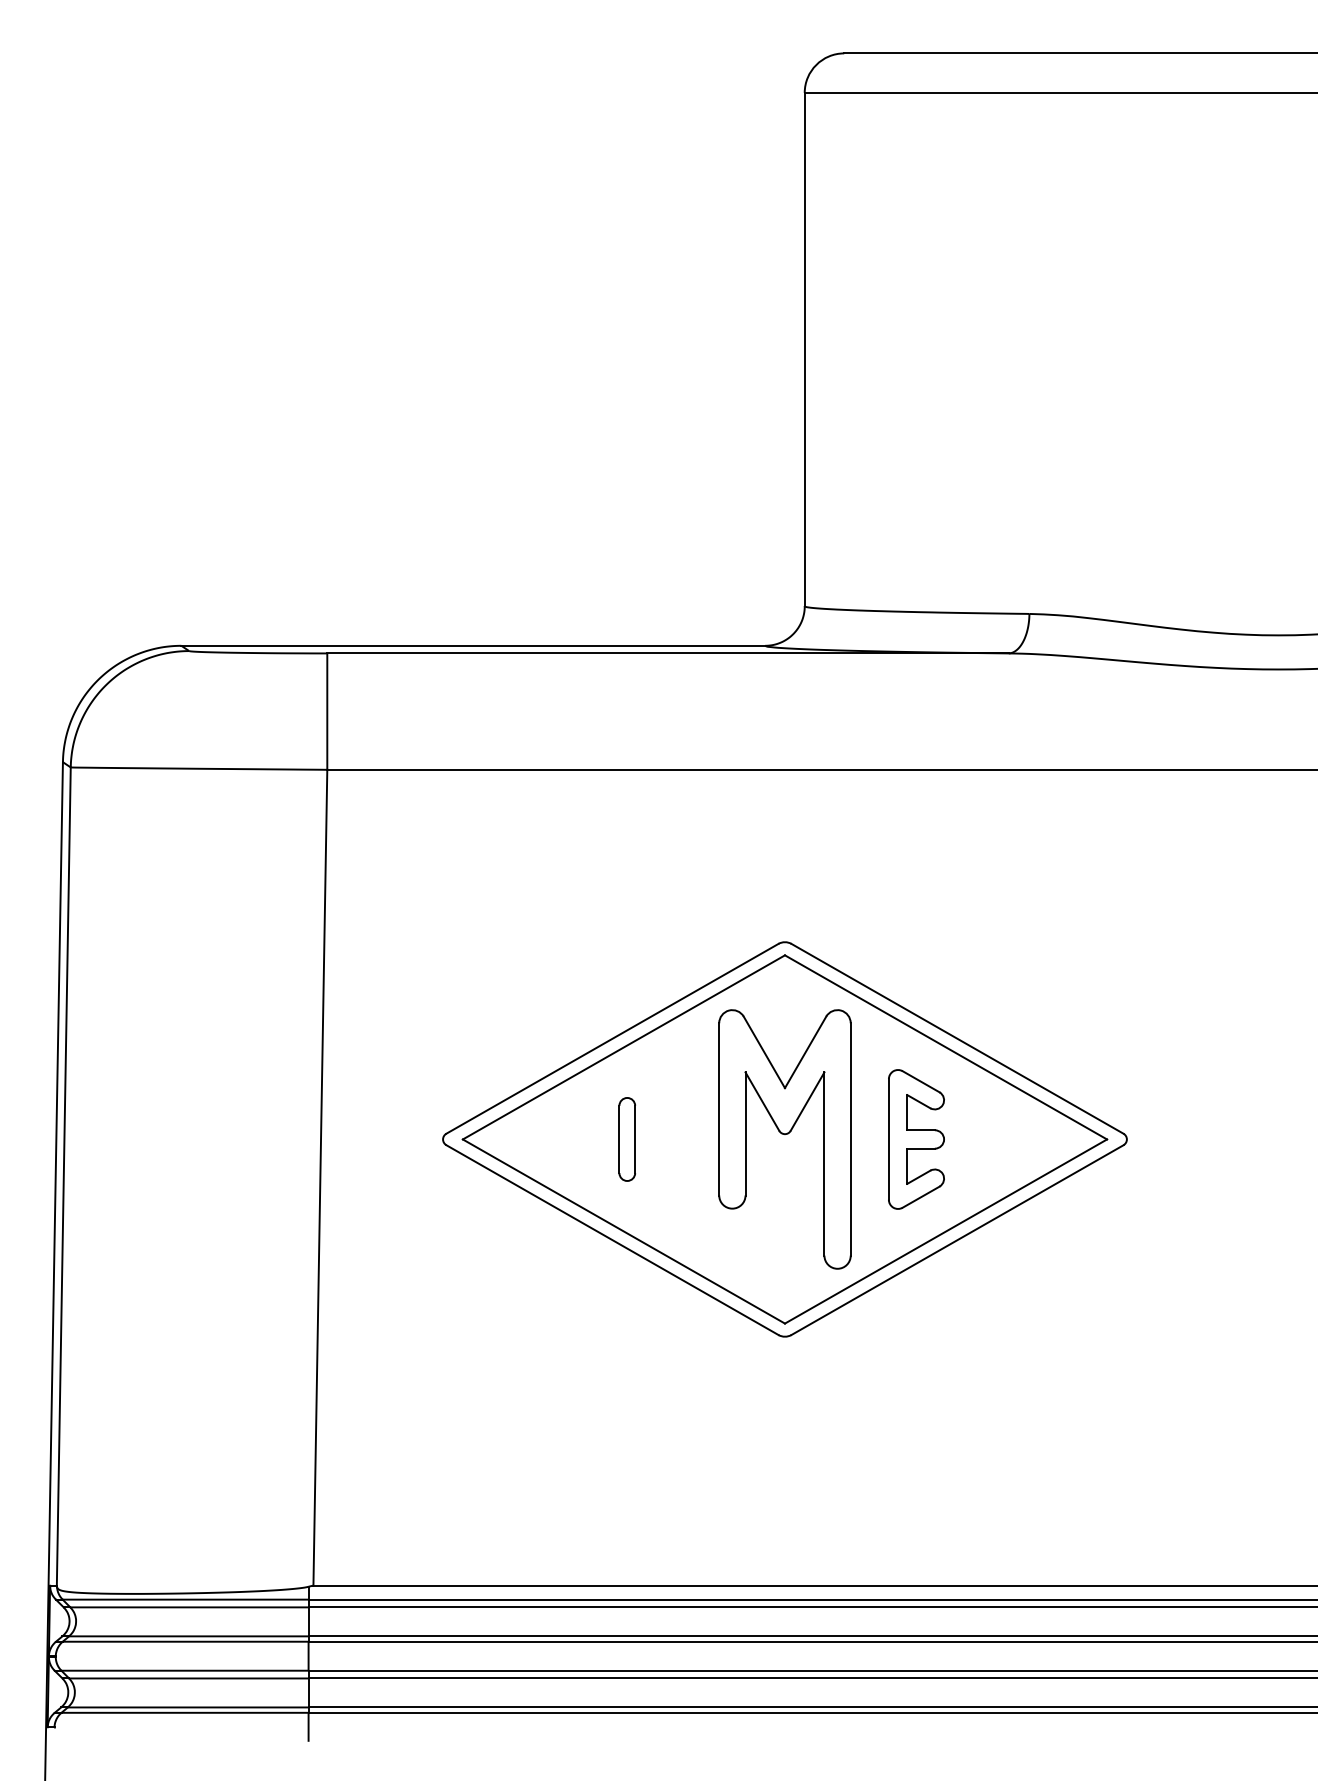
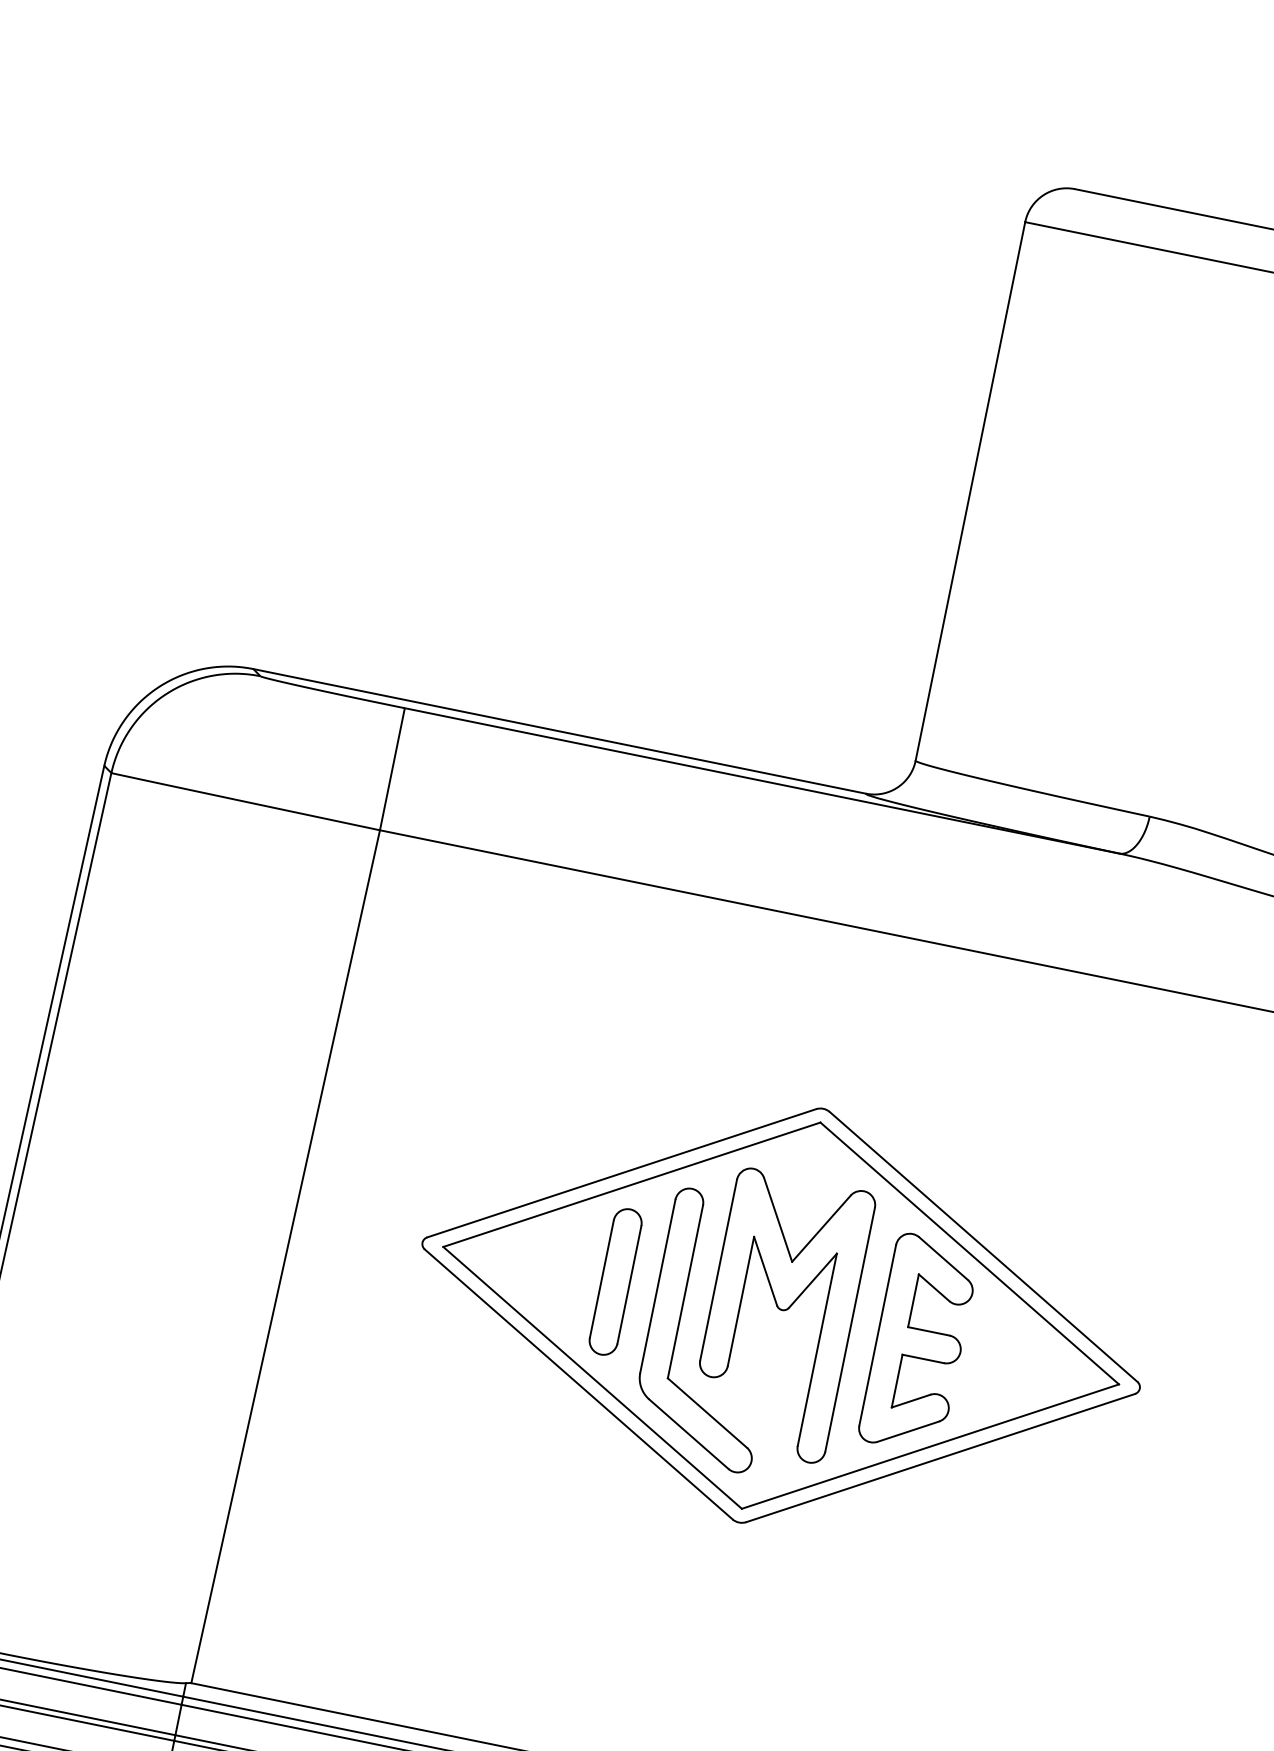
part: (627, 1139) -> (615, 1282), size x1.67
part: (916, 1139) -> (919, 1343), size x1.43
part: (693, 1165) -> (679, 1323), added

